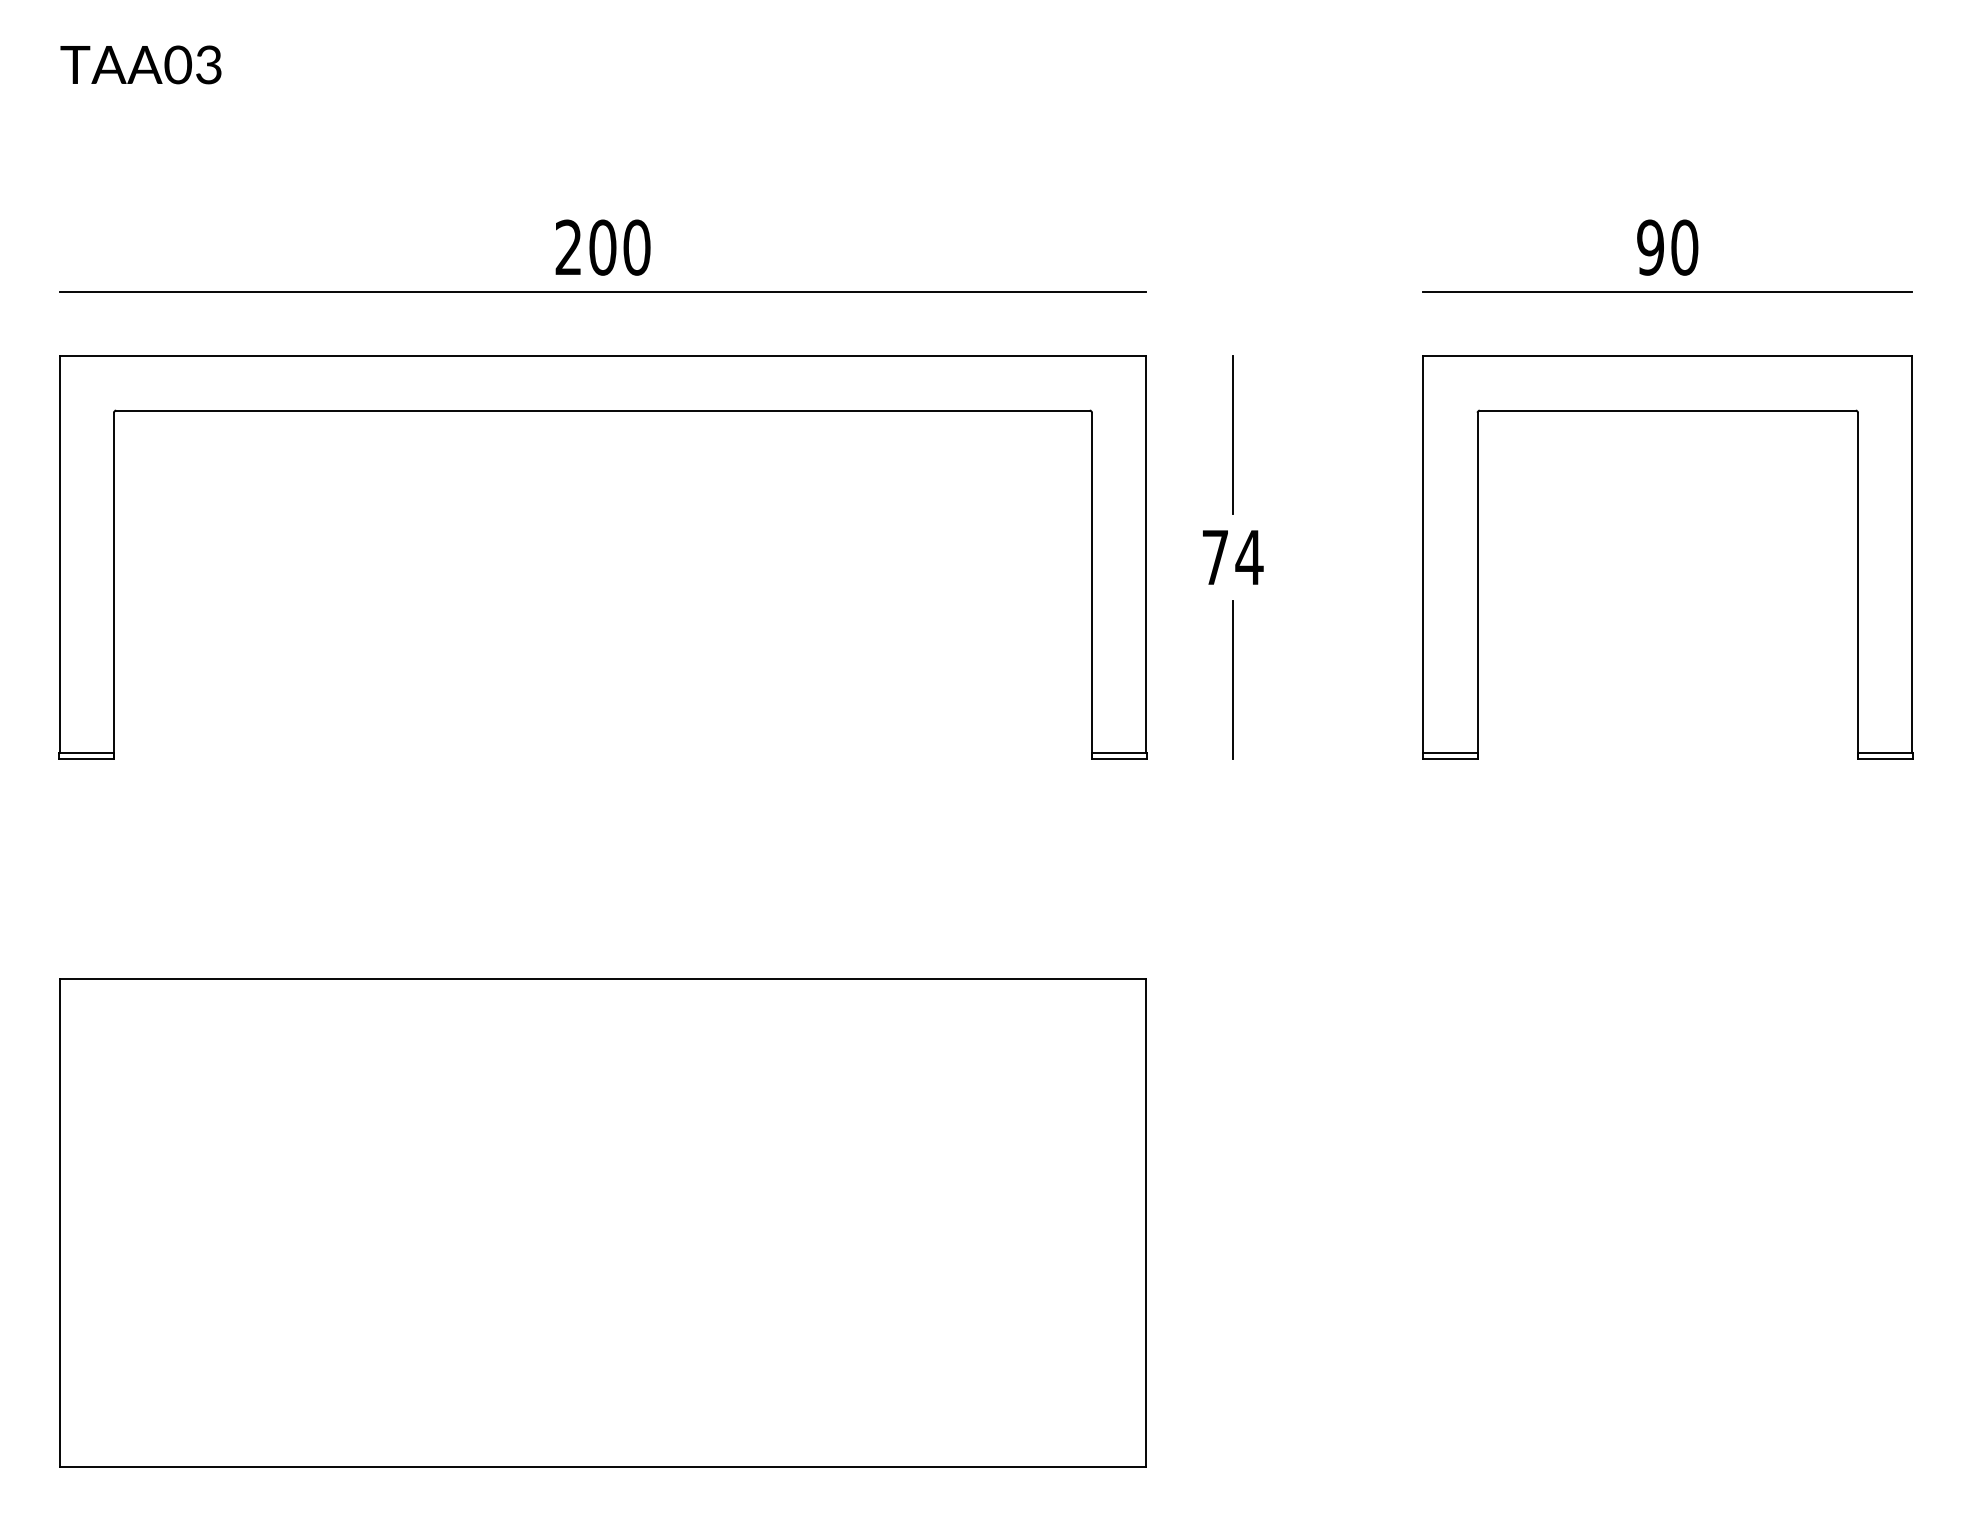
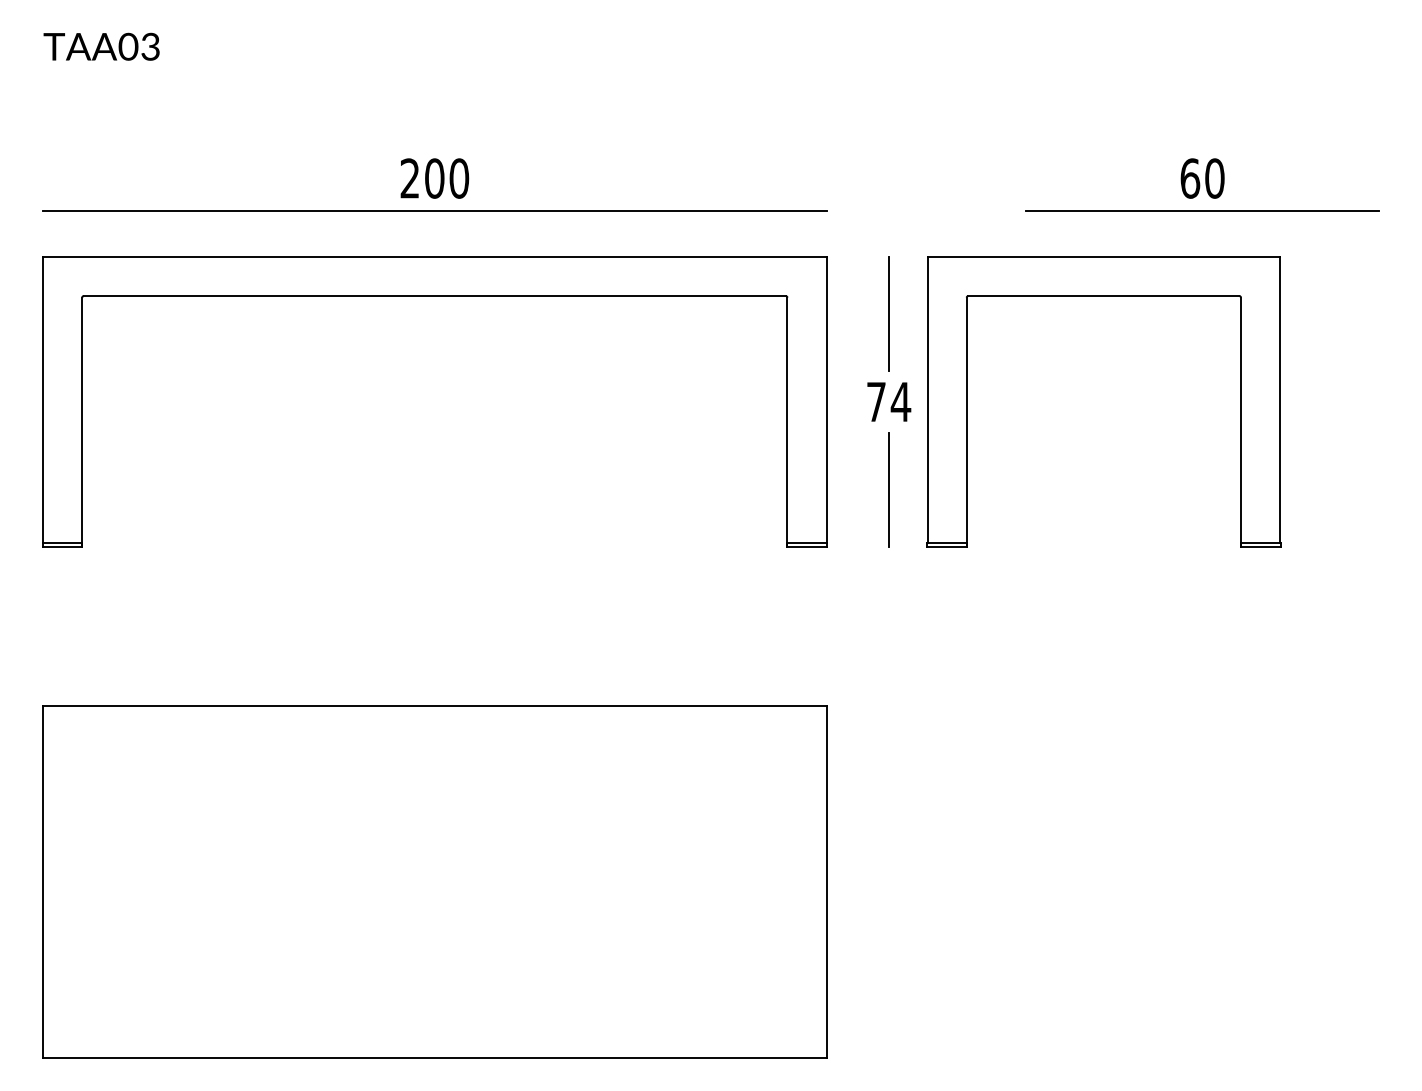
text: (1650, 247) -> (1190, 178), 90 -> 60
part: (1667, 411) -> (1103, 296), moved

